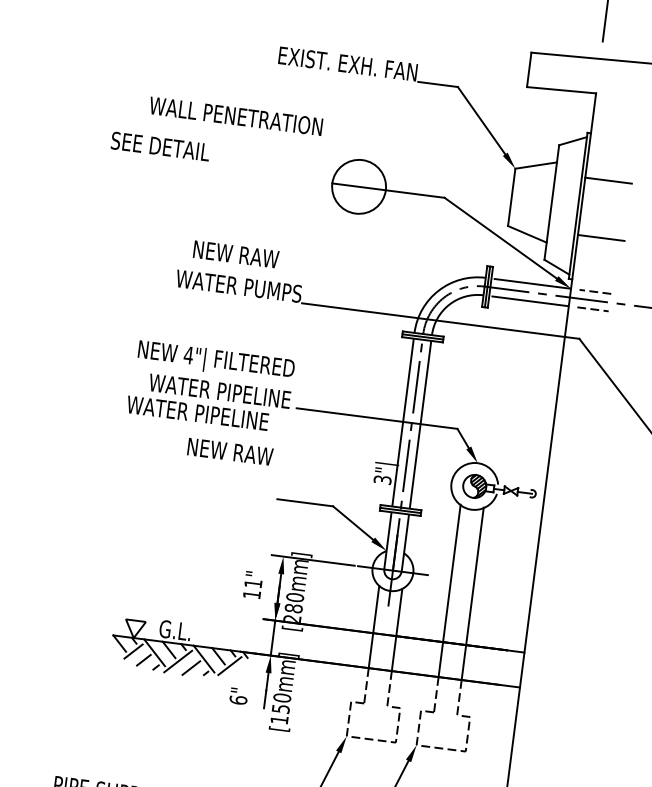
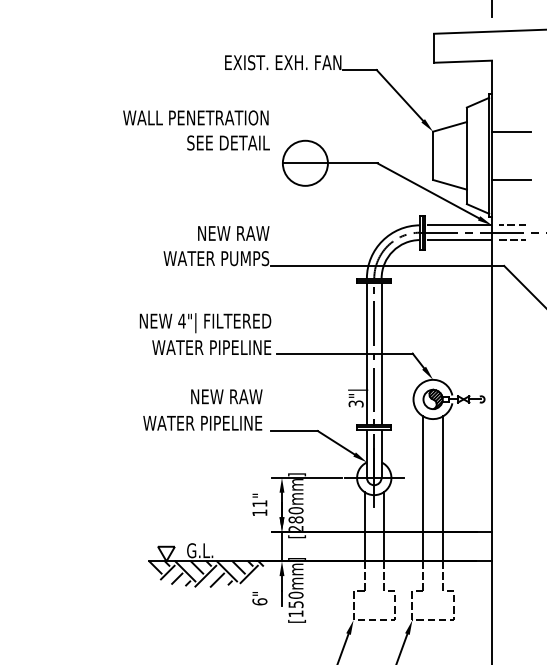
text: (160, 145) -> (228, 142), moved
text: (235, 254) -> (233, 233), moved
text: (197, 413) -> (202, 423), moved

